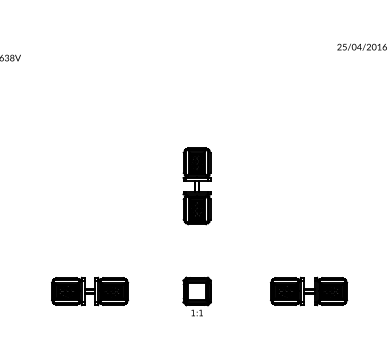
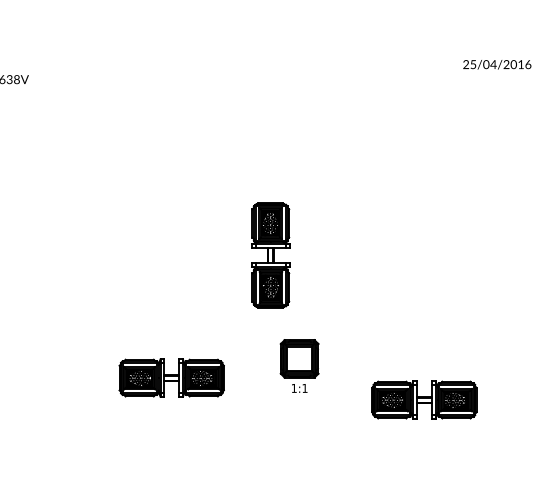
part: (90, 291) -> (172, 378), moved
part: (196, 296) -> (298, 365), moved

